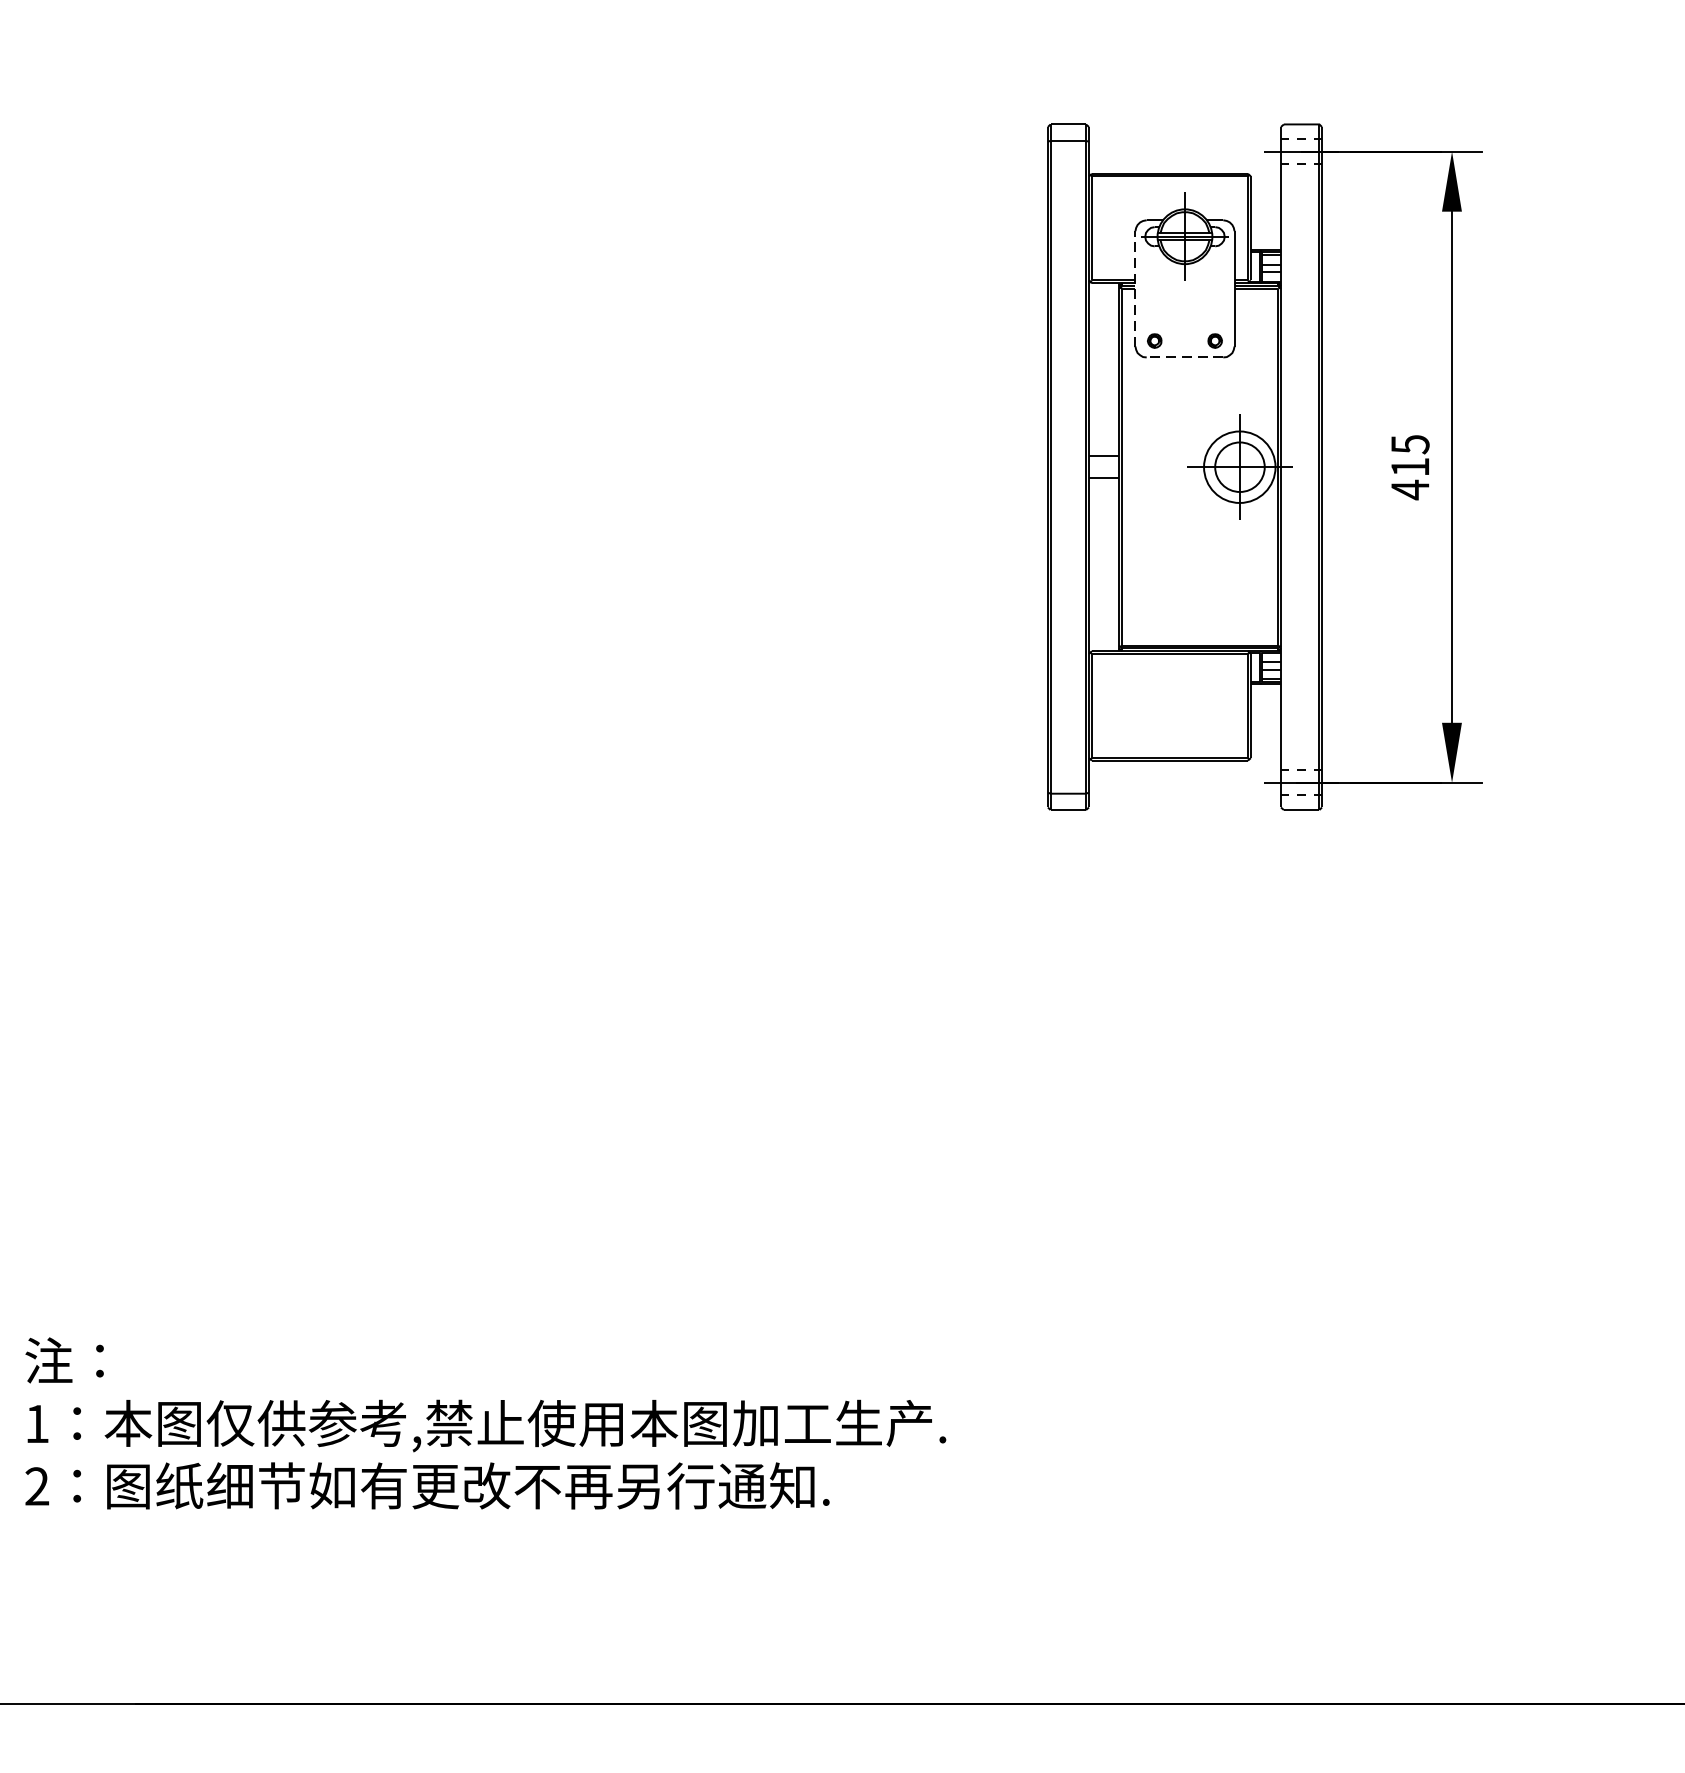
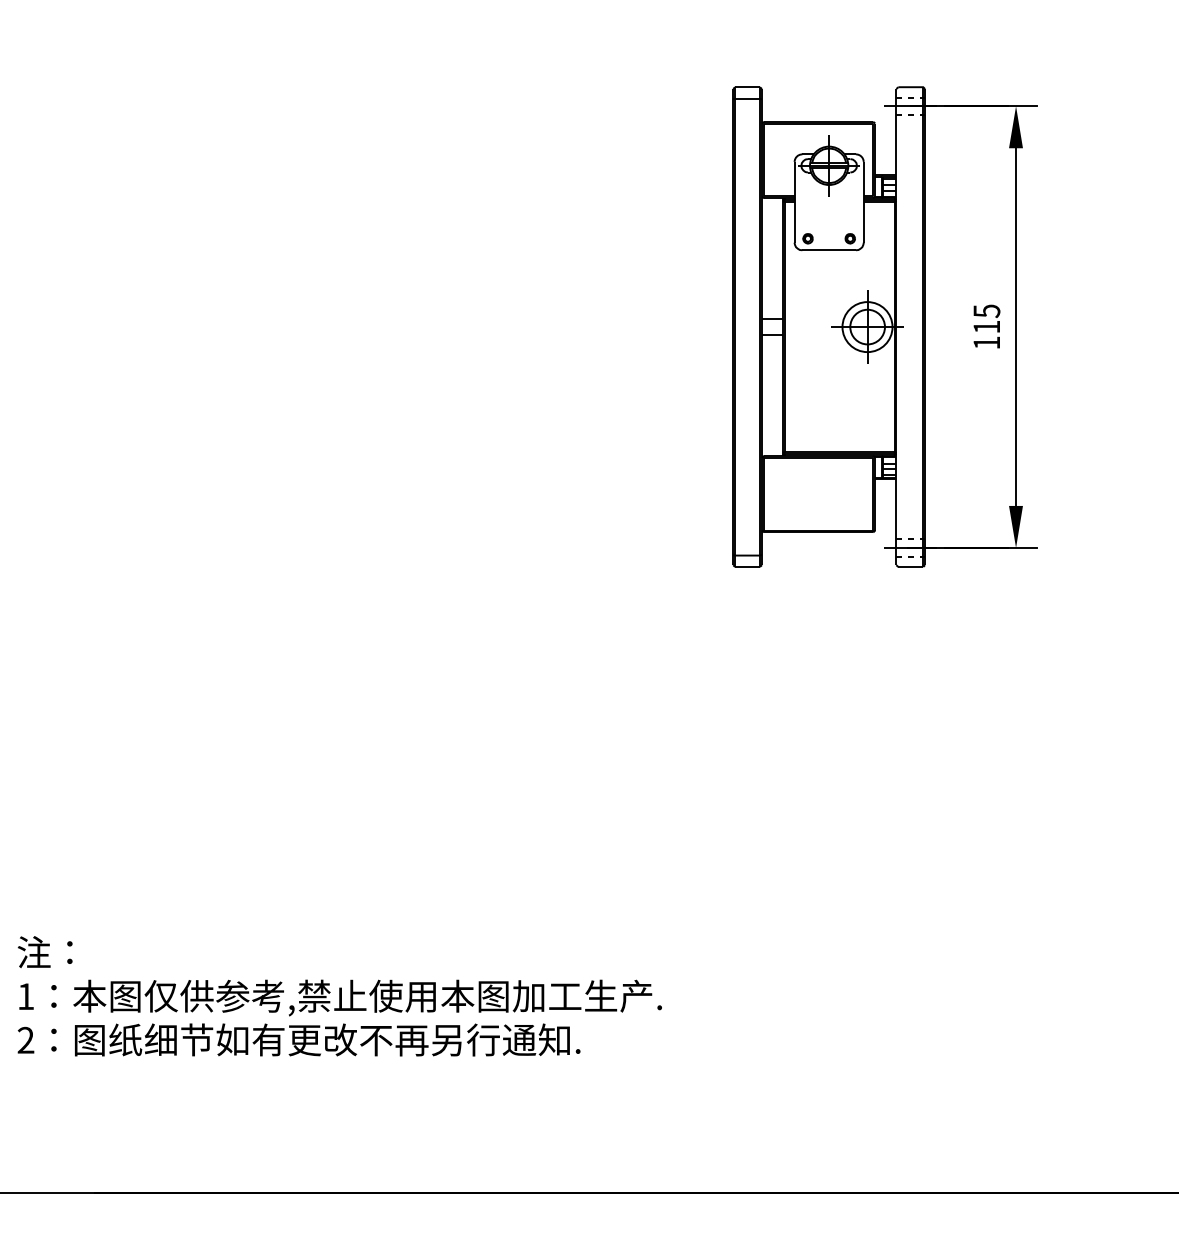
line: (1135, 287) -> (794, 201), dashed -> solid
line: (1185, 357) -> (829, 250), dashed -> solid
text: (1409, 489) -> (986, 342), 415 -> 115

